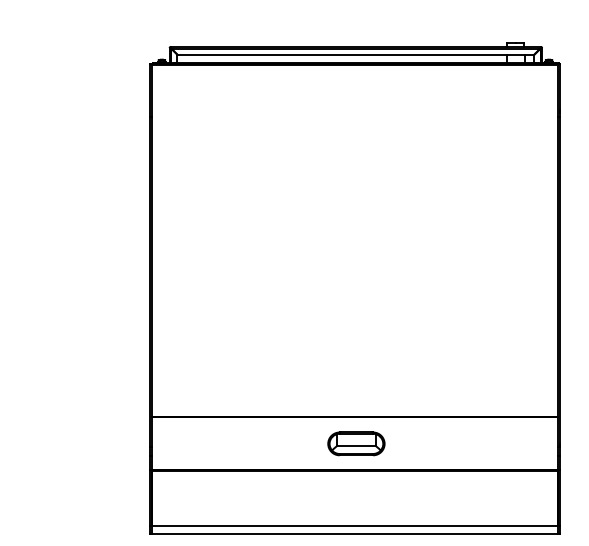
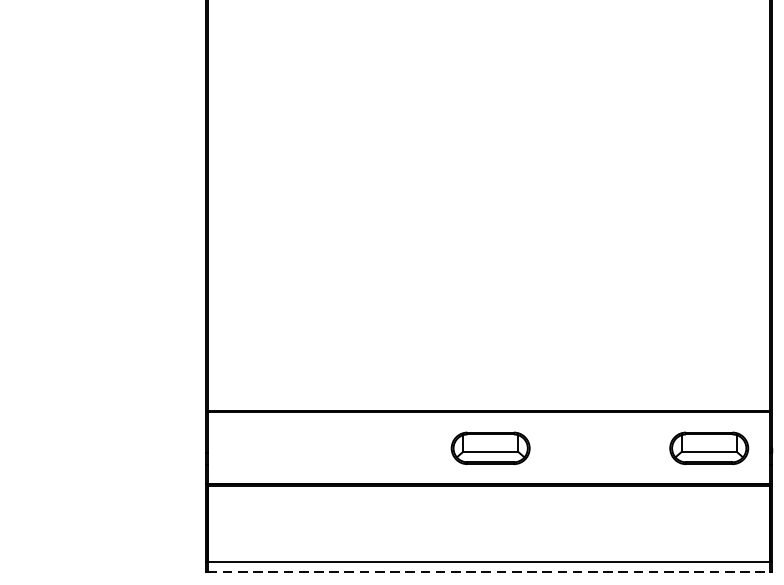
part: (514, 443) -> (709, 447), added
line: (355, 533) -> (489, 572), solid -> dashed

